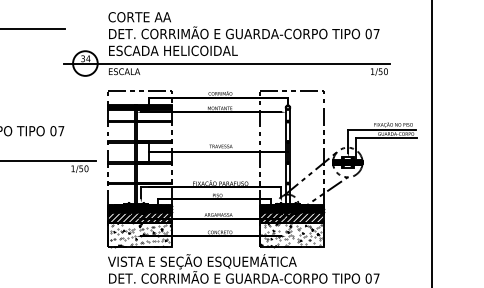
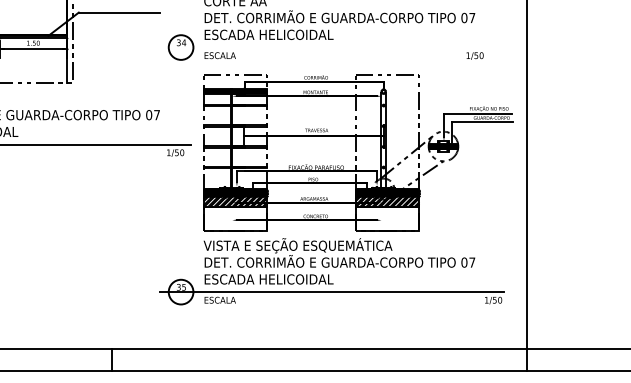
line: (226, 63) -> (322, 47), removed
hatch: (140, 234) -> (236, 218), removed
hatch: (290, 234) -> (386, 218), removed

